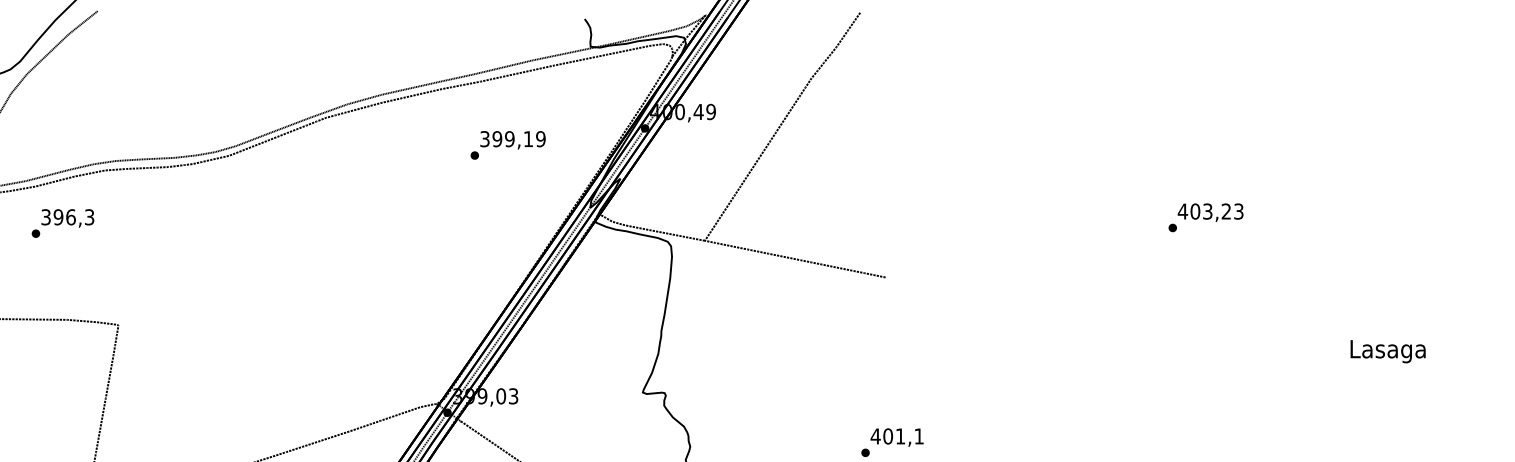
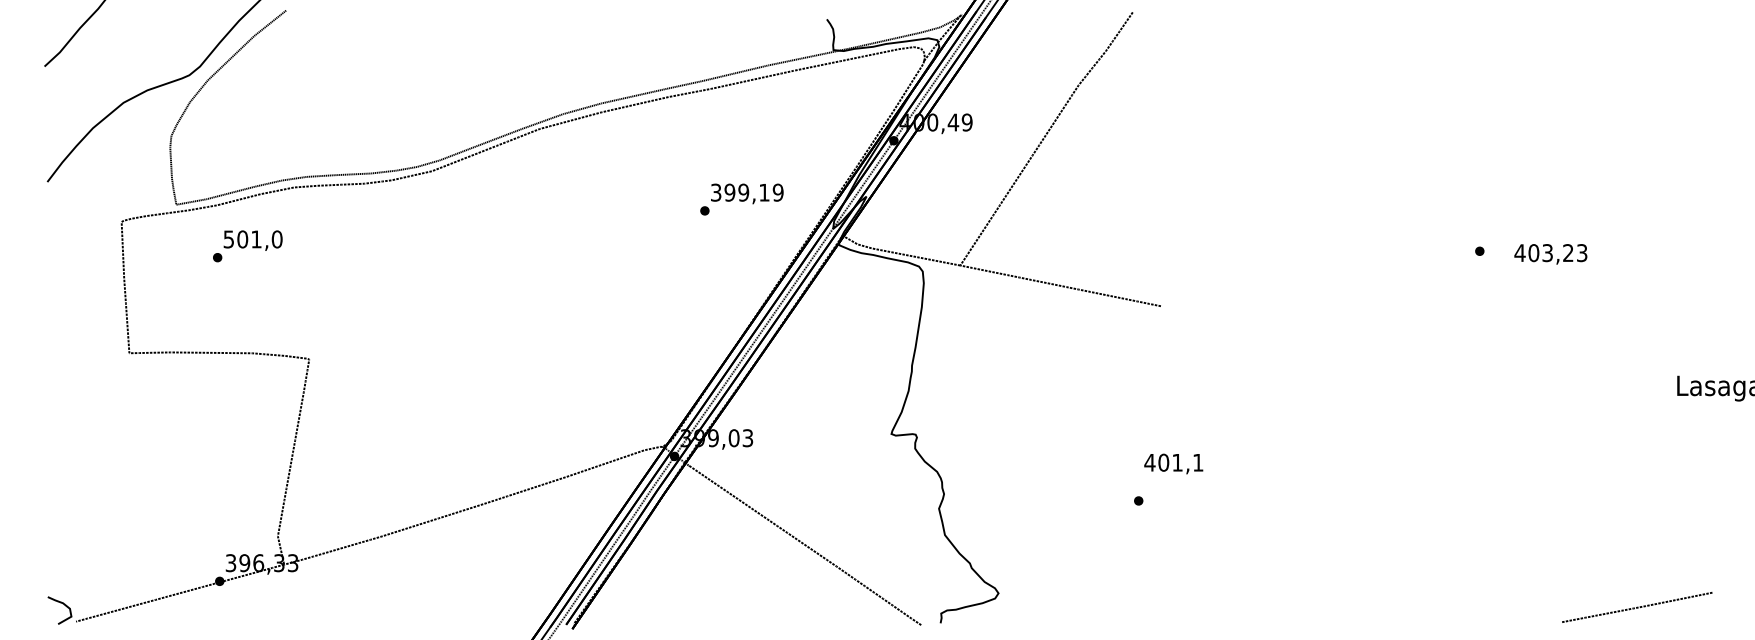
text: (507, 145) -> (741, 199), moved
text: (1210, 212) -> (1550, 254), moved
text: (68, 217) -> (253, 239), 396,3 -> 501,0
text: (896, 437) -> (1173, 463), moved

